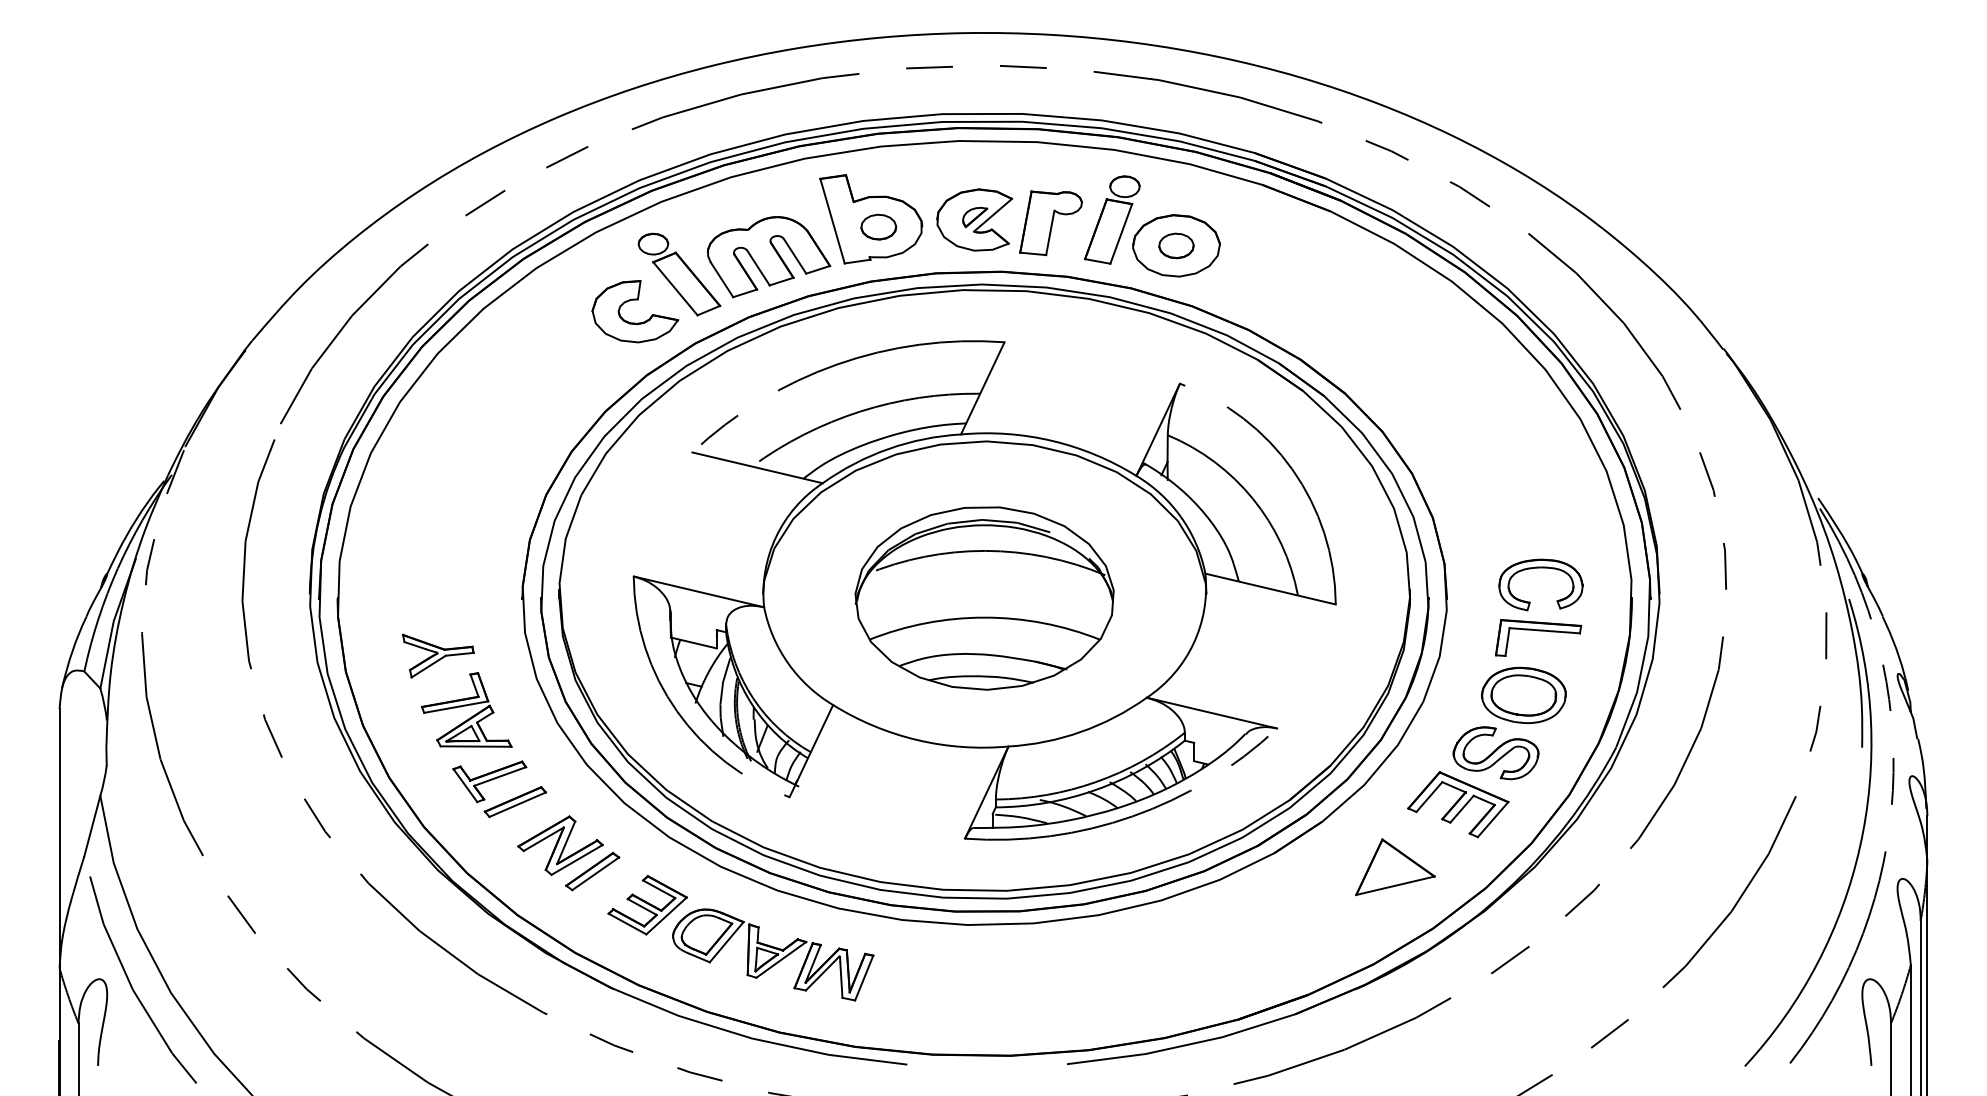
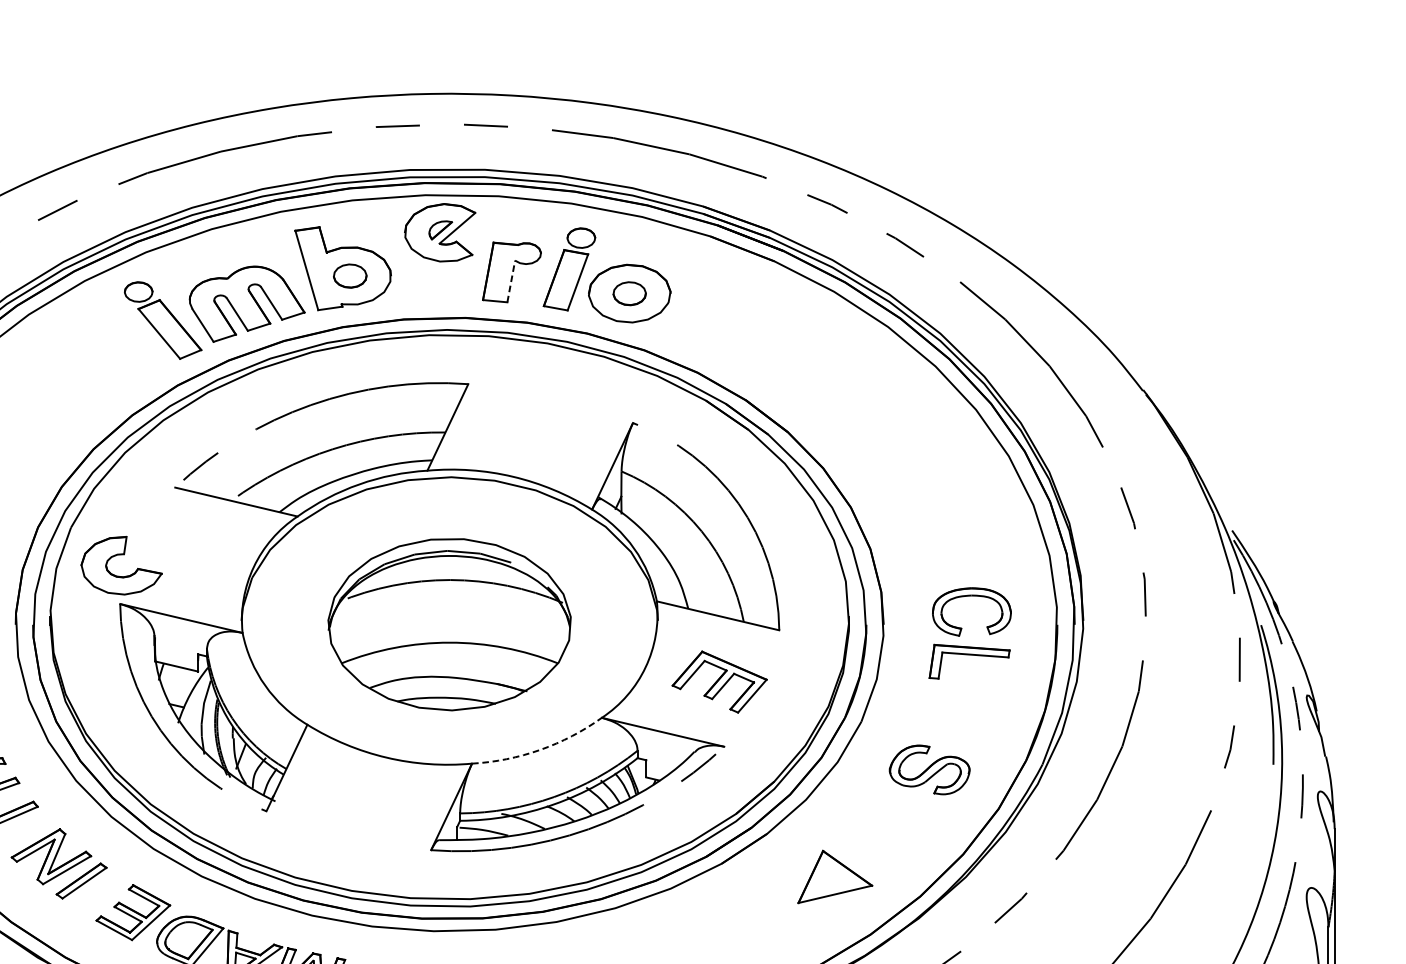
part: (974, 219) -> (440, 232), moved
line: (1050, 232) -> (511, 281), solid -> dashed
part: (635, 300) -> (121, 555), moved
part: (1523, 694) -> (955, 714), removed
arc: (1081, 731) -> (540, 749), solid -> dashed
part: (1458, 804) -> (719, 681), moved

